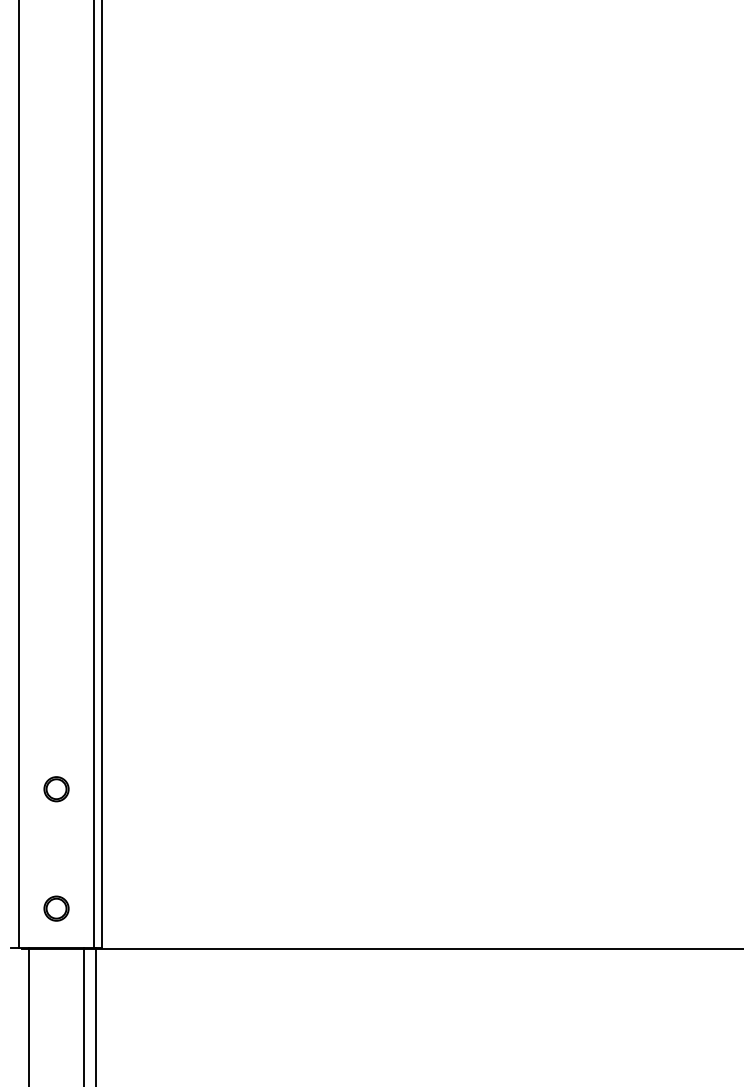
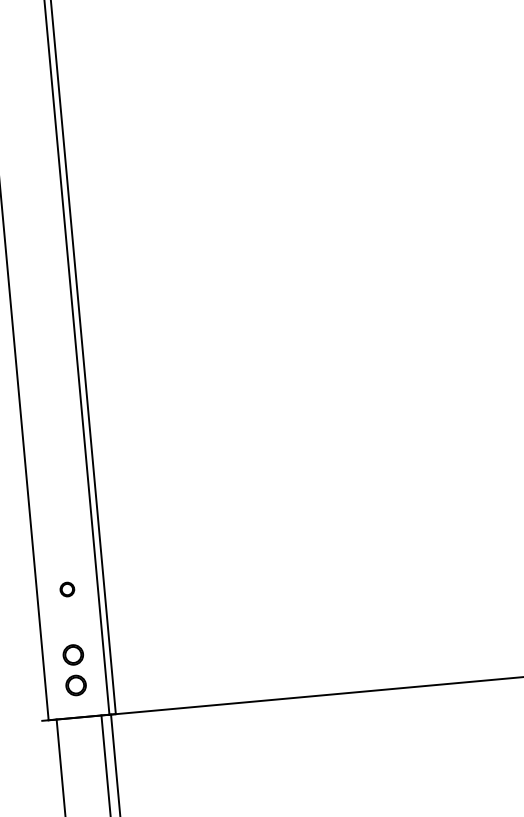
part: (56, 789) -> (67, 589), size x0.7
part: (56, 870) -> (73, 654), added

